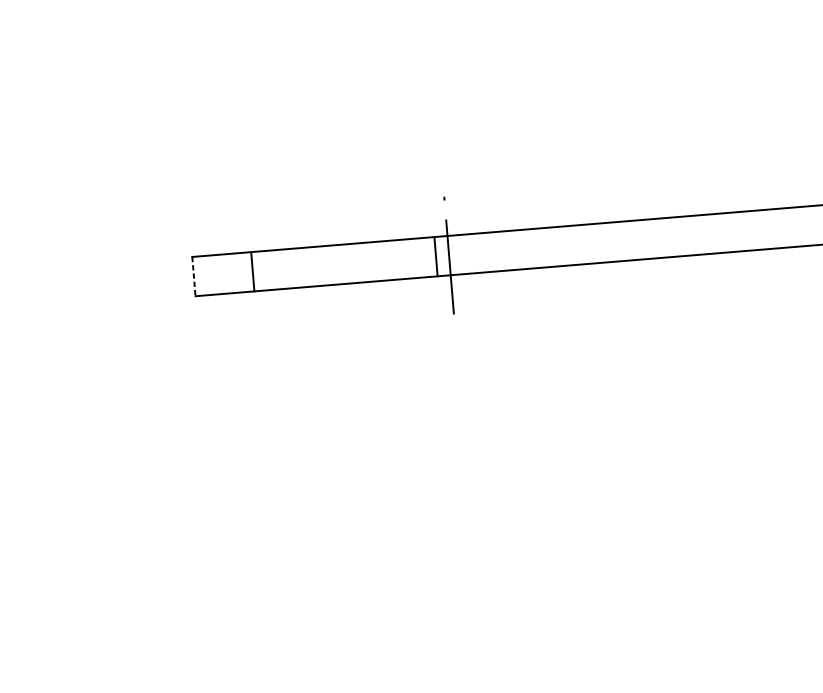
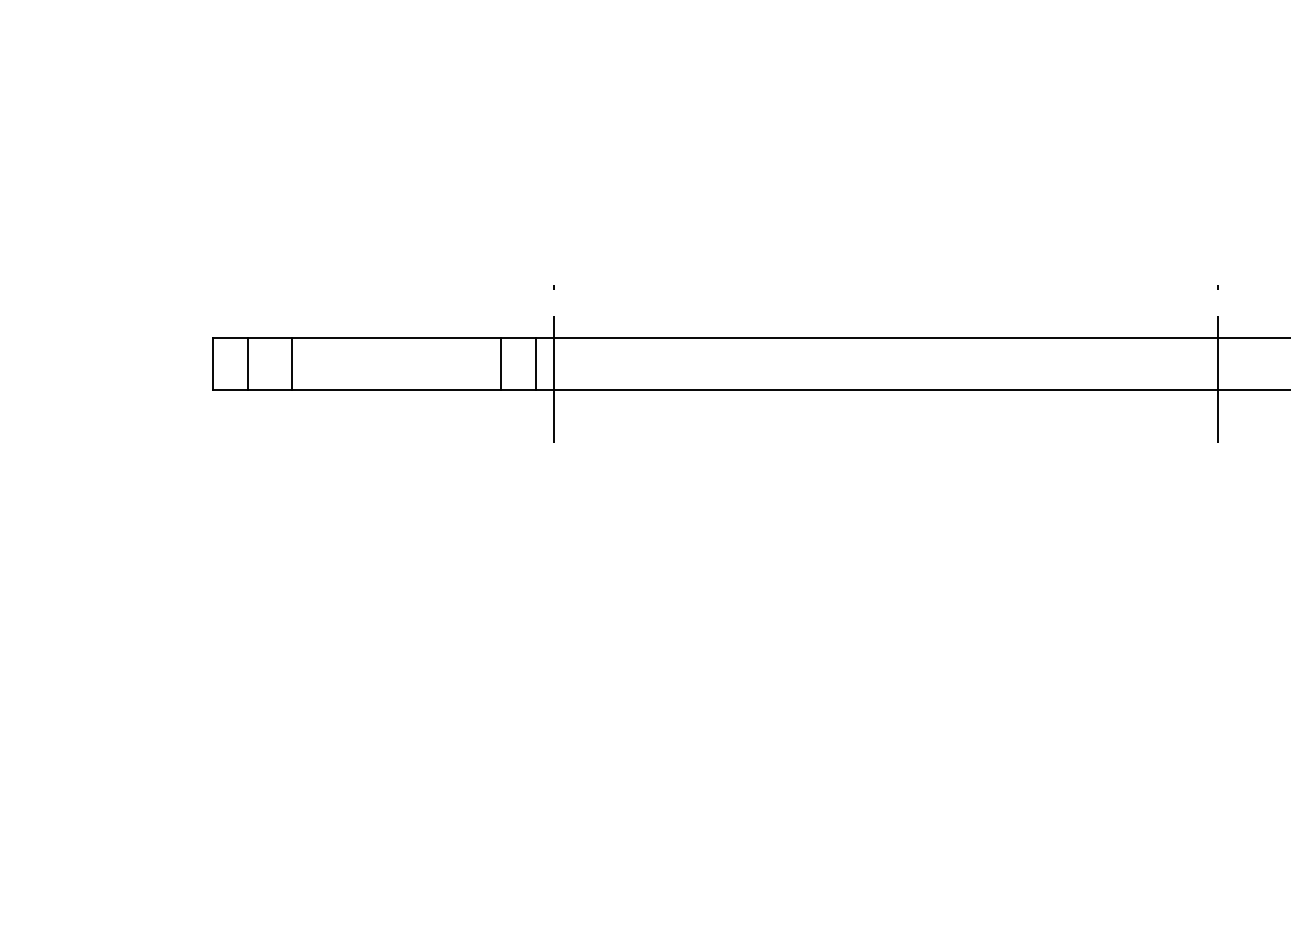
line: (409, 258) -> (501, 363), added
line: (220, 274) -> (248, 363), added
line: (194, 277) -> (213, 364), dashed -> solid

